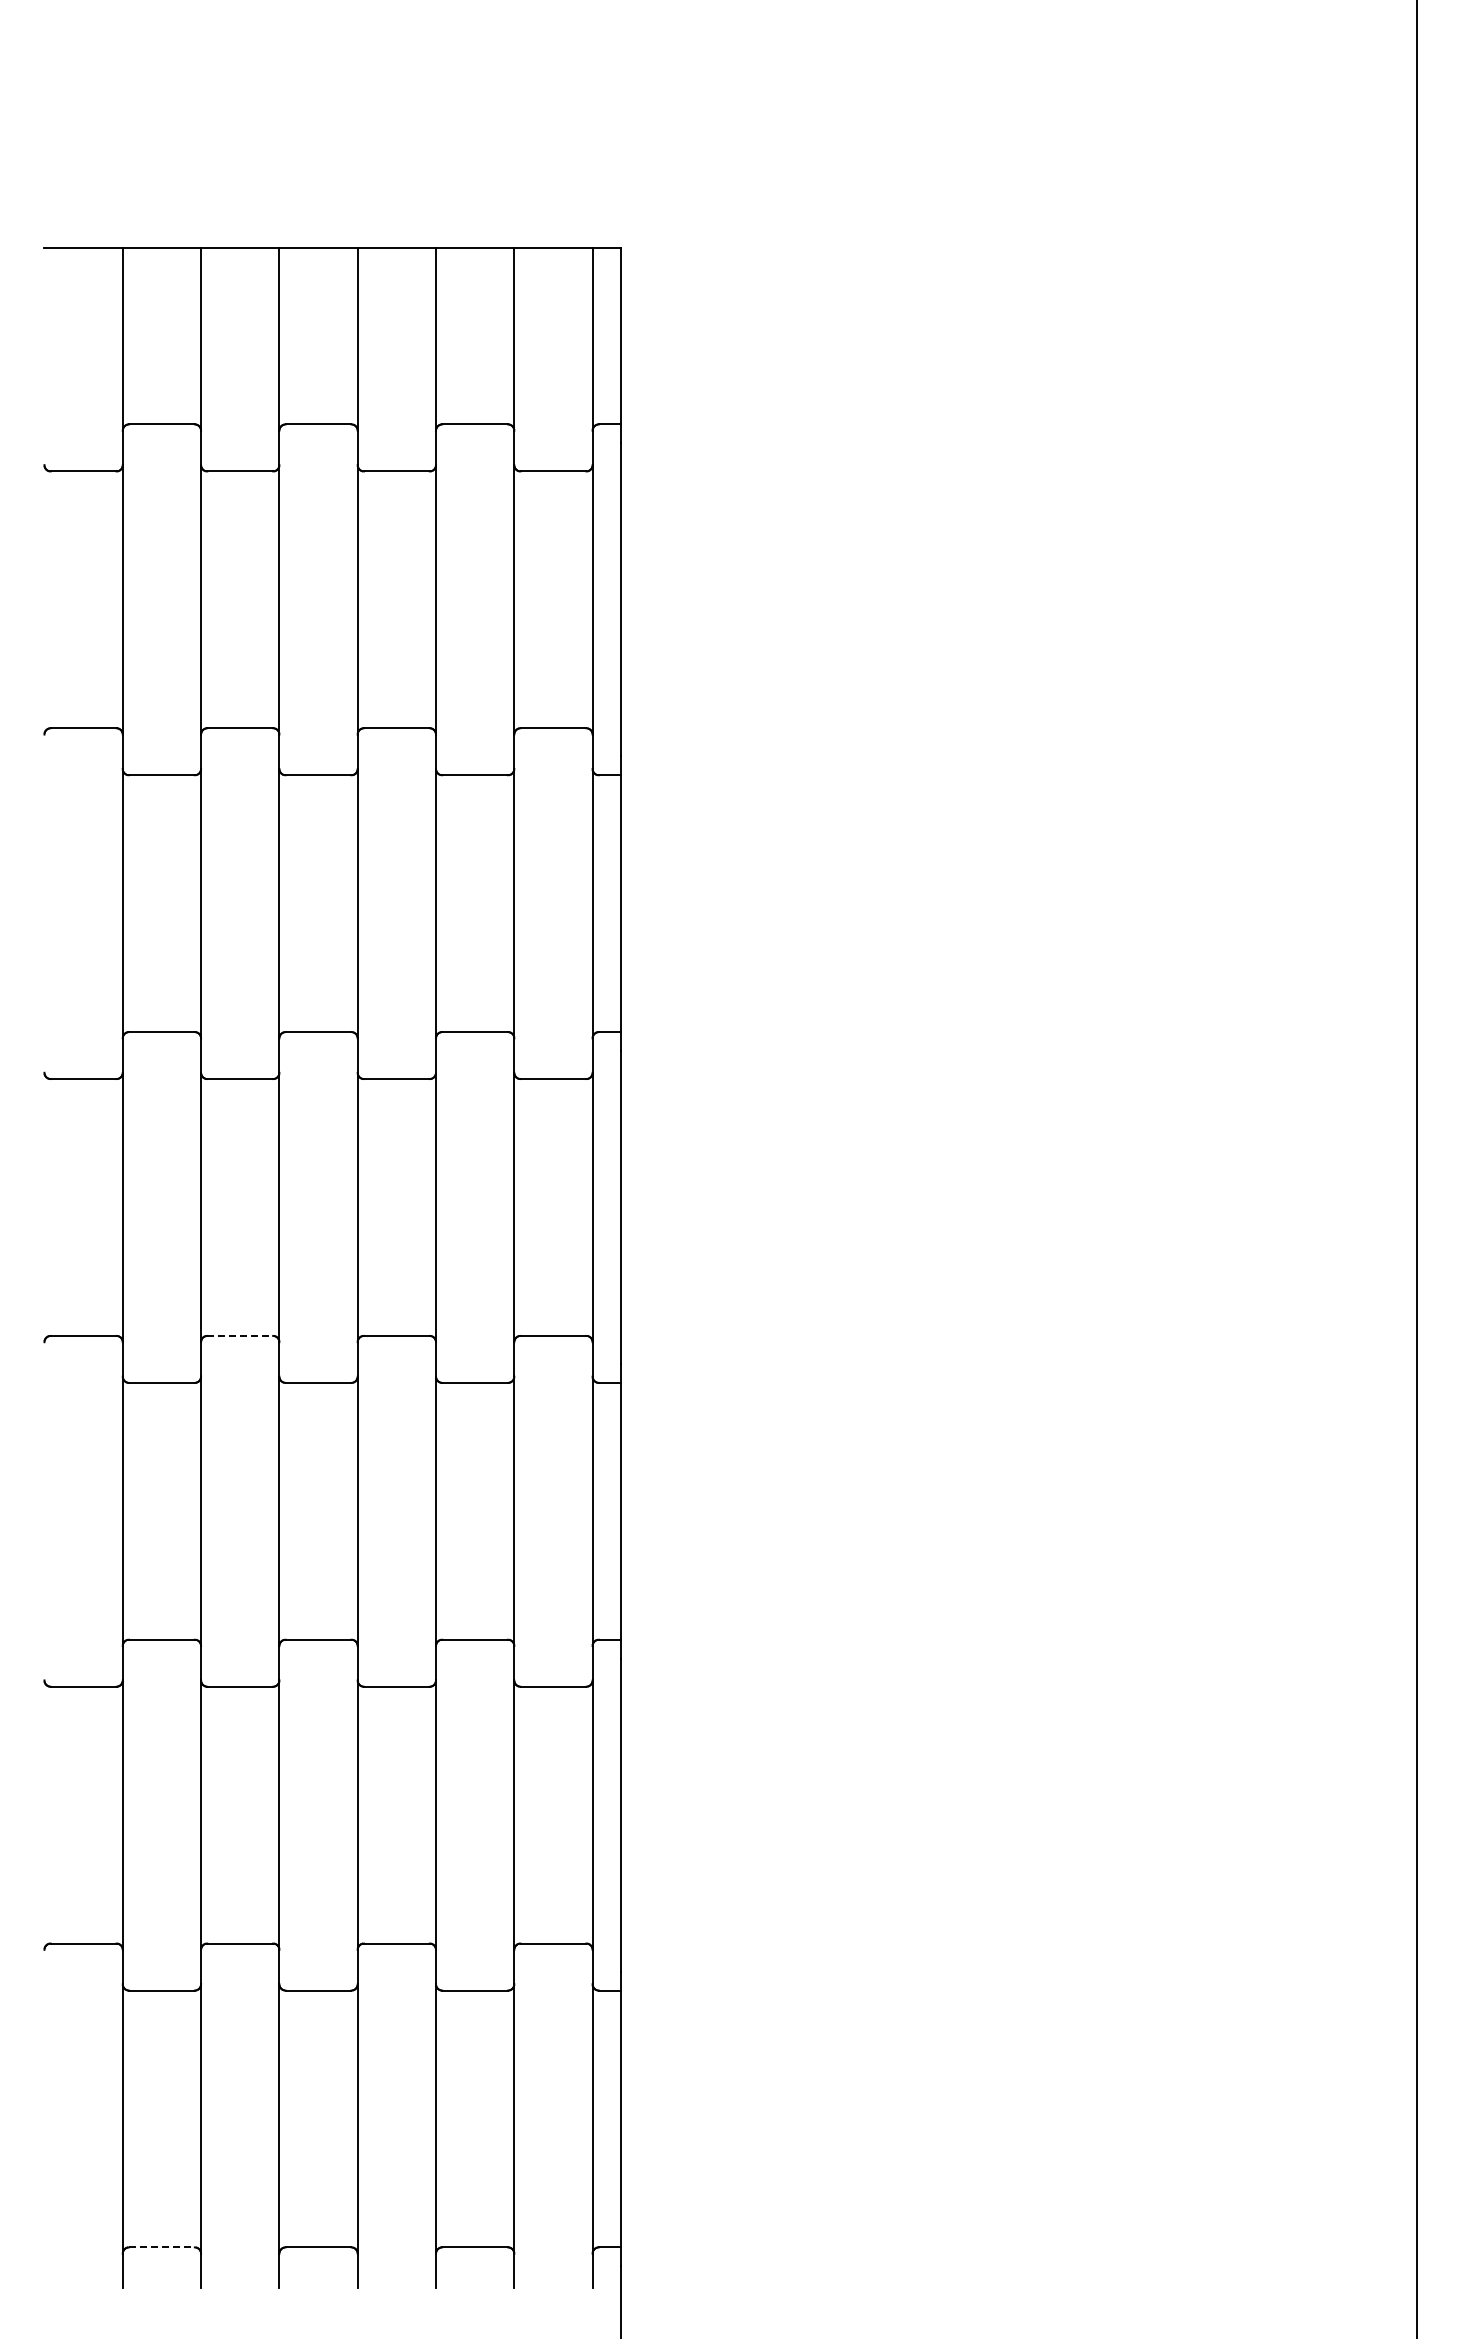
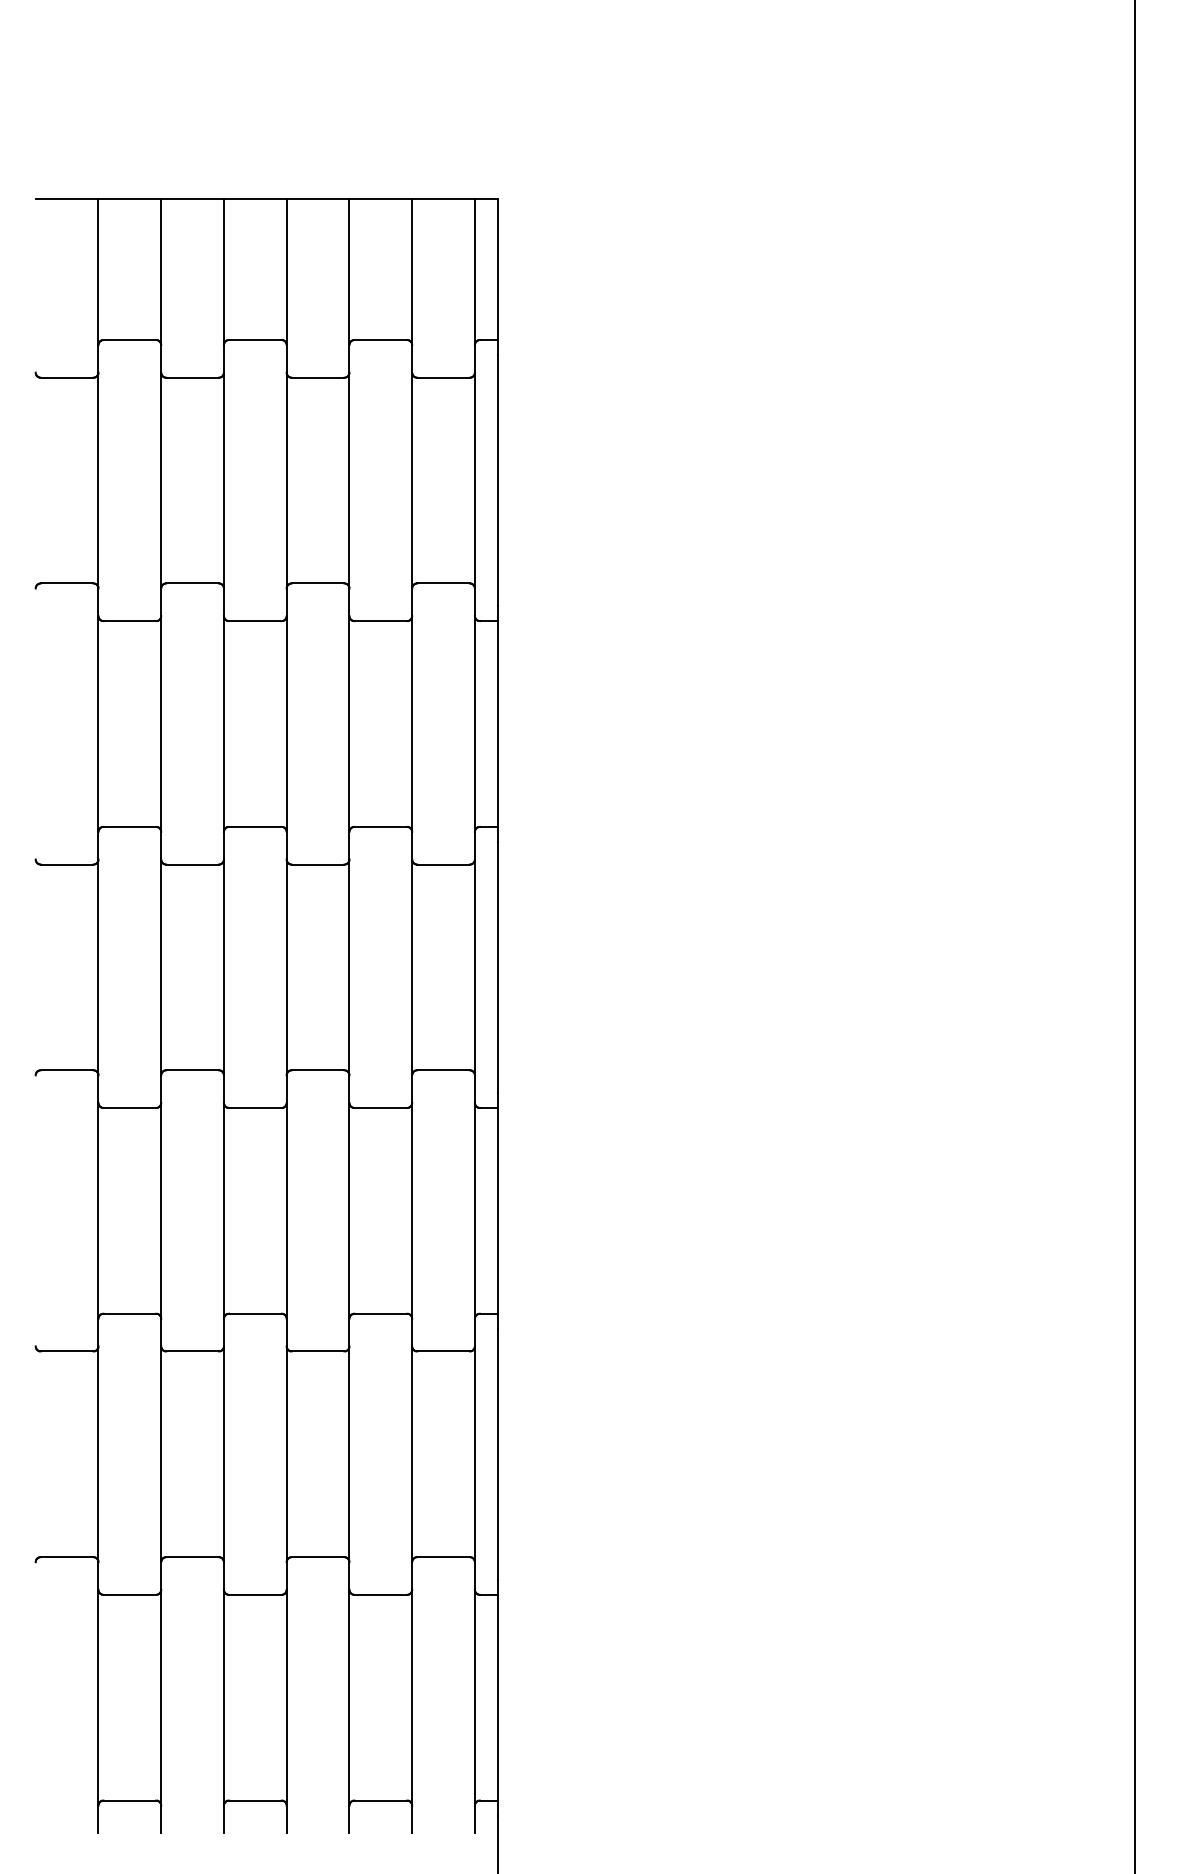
line: (240, 1335) -> (192, 1069), dashed -> solid
line: (161, 2247) -> (129, 1800), dashed -> solid

